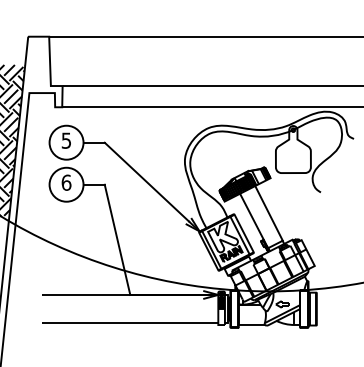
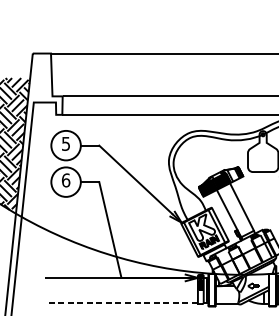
line: (129, 323) -> (120, 302), solid -> dashed

